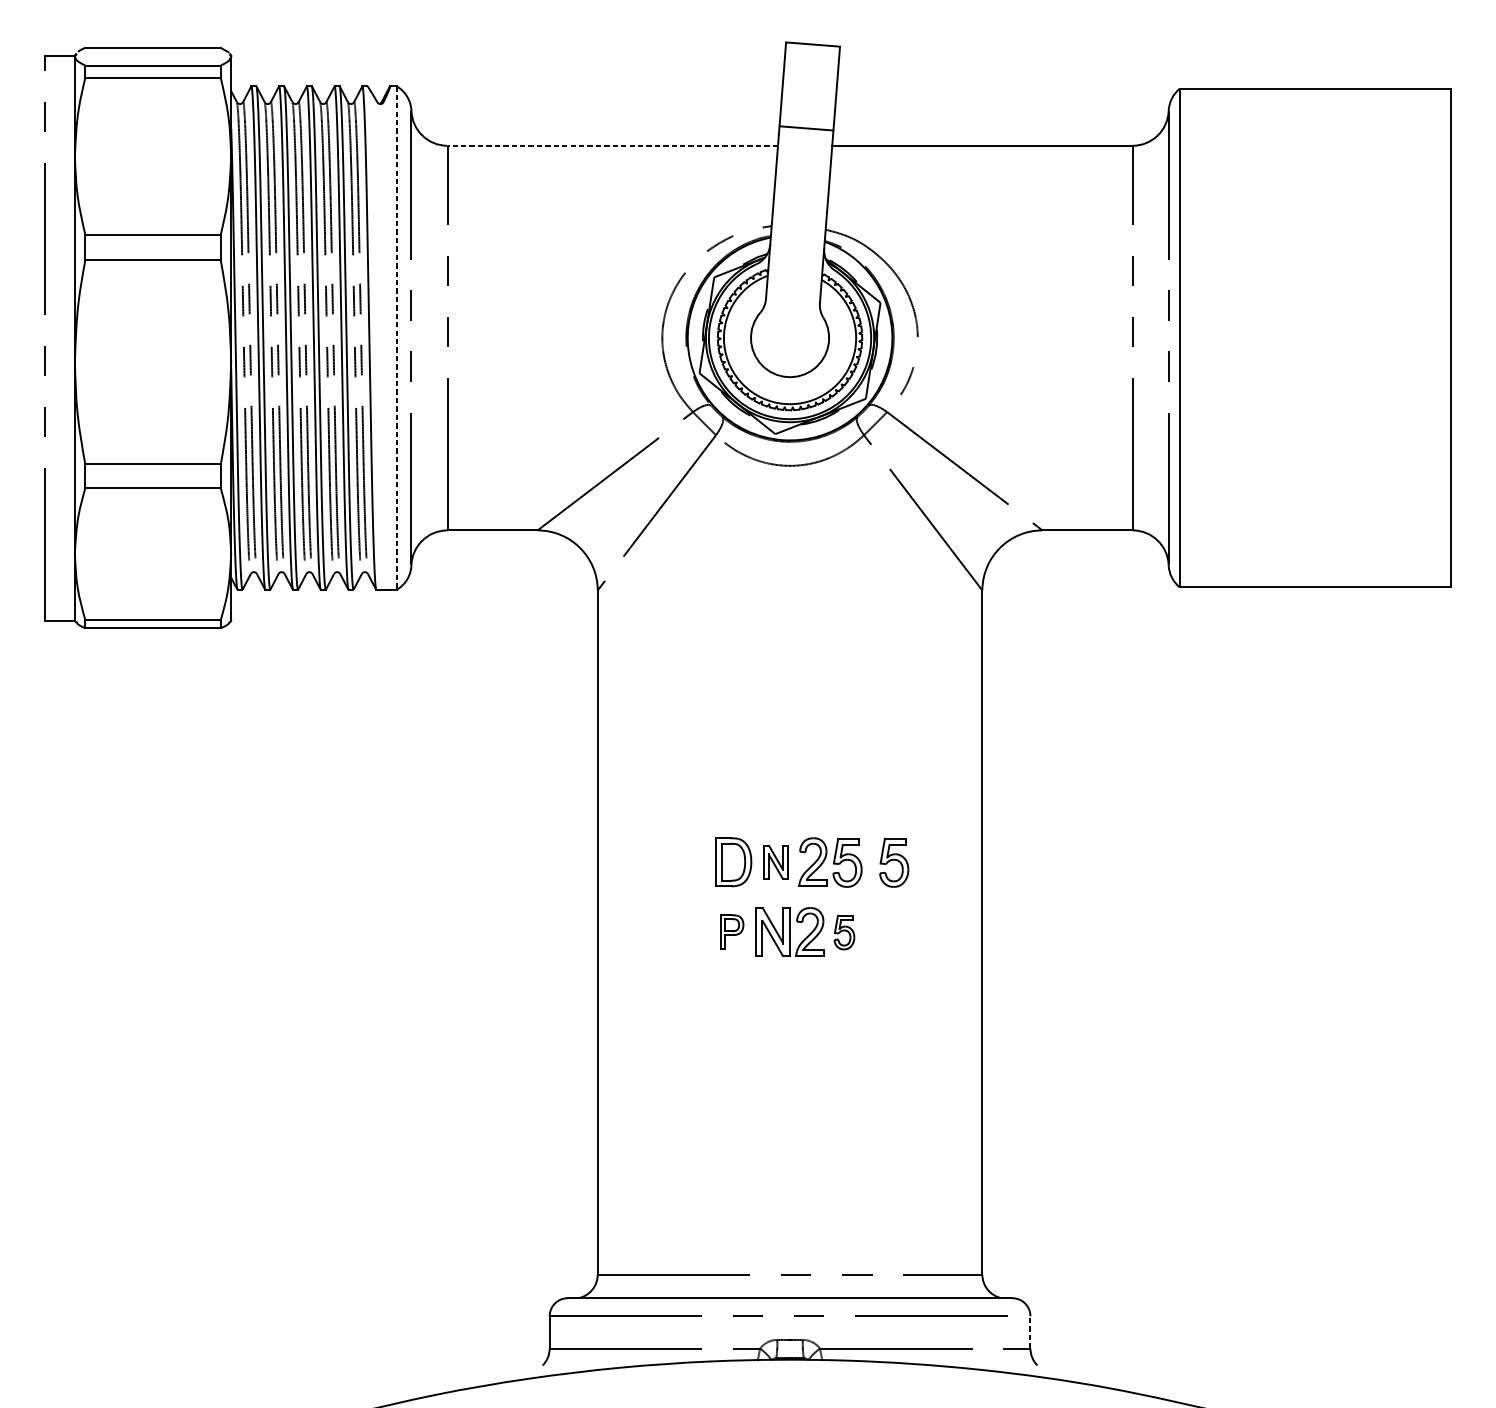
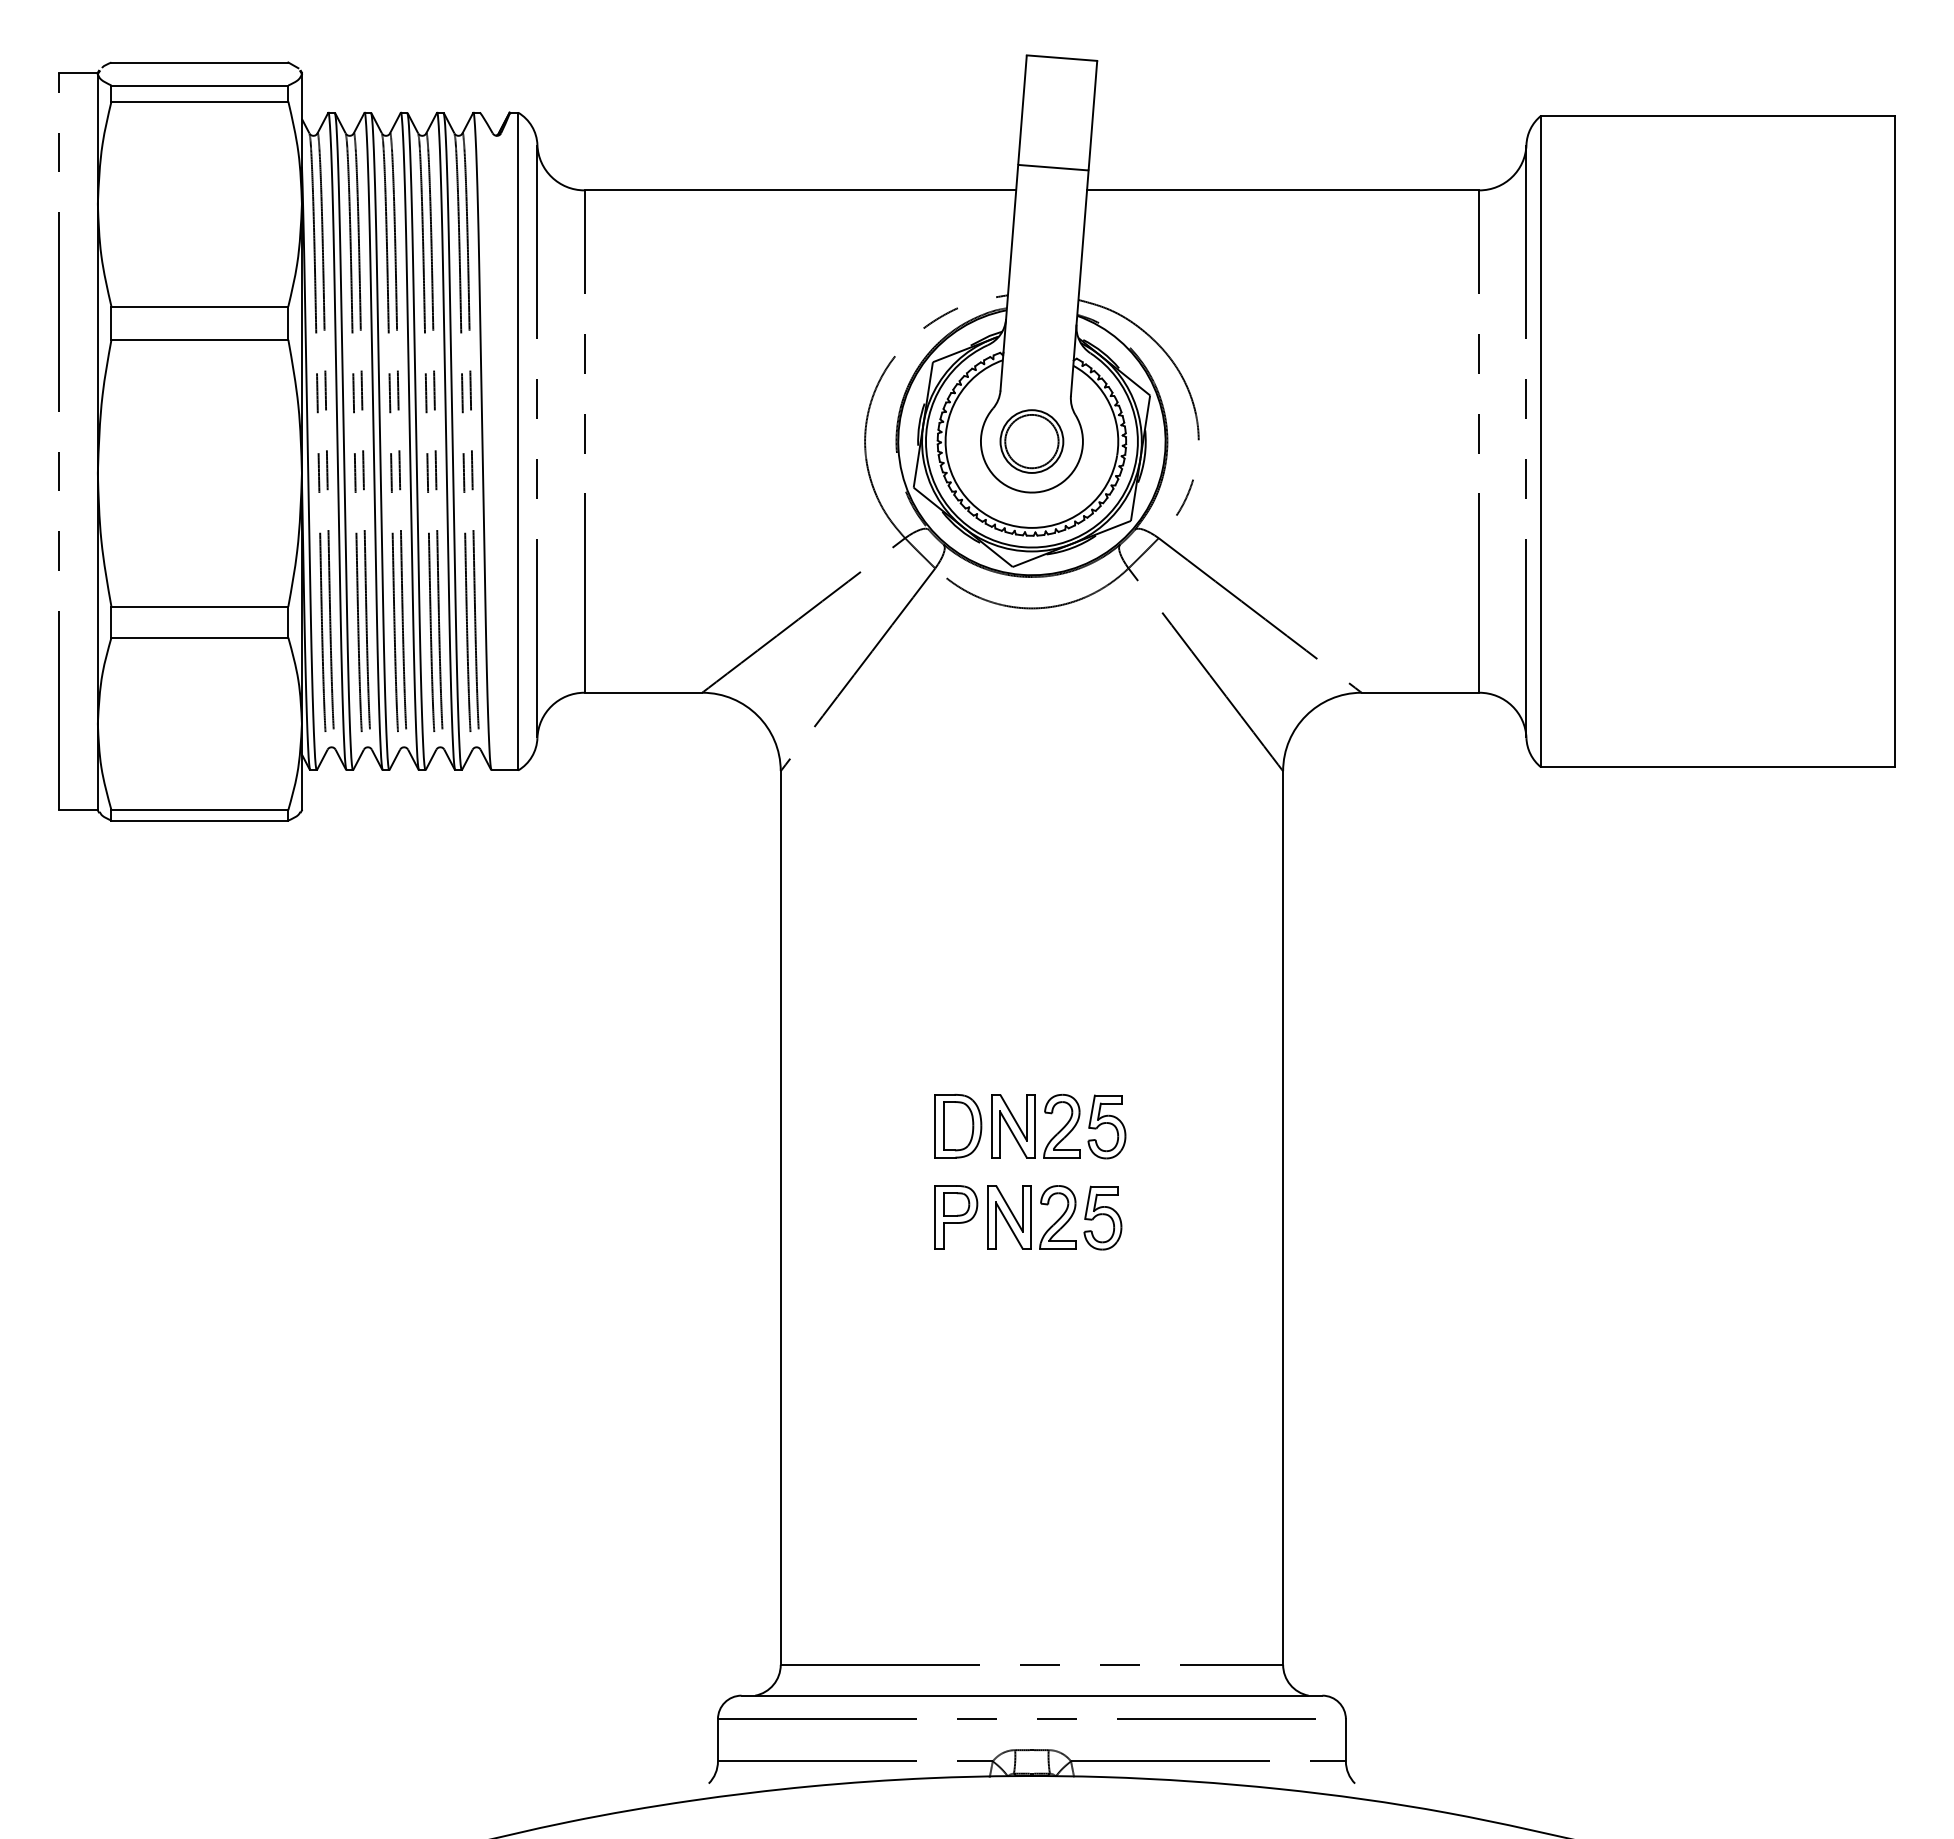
line: (612, 145) -> (800, 190), dashed -> solid
line: (396, 338) -> (518, 441), dashed -> solid
part: (789, 338) -> (1031, 441), added
part: (775, 862) -> (1013, 1126), size x1.43
part: (893, 862) -> (1167, 1126), removed
part: (732, 932) -> (956, 1217), size x1.43
part: (844, 932) -> (1102, 1217), size x1.43
line: (1030, 1331) -> (1345, 1739), dashed -> solid

